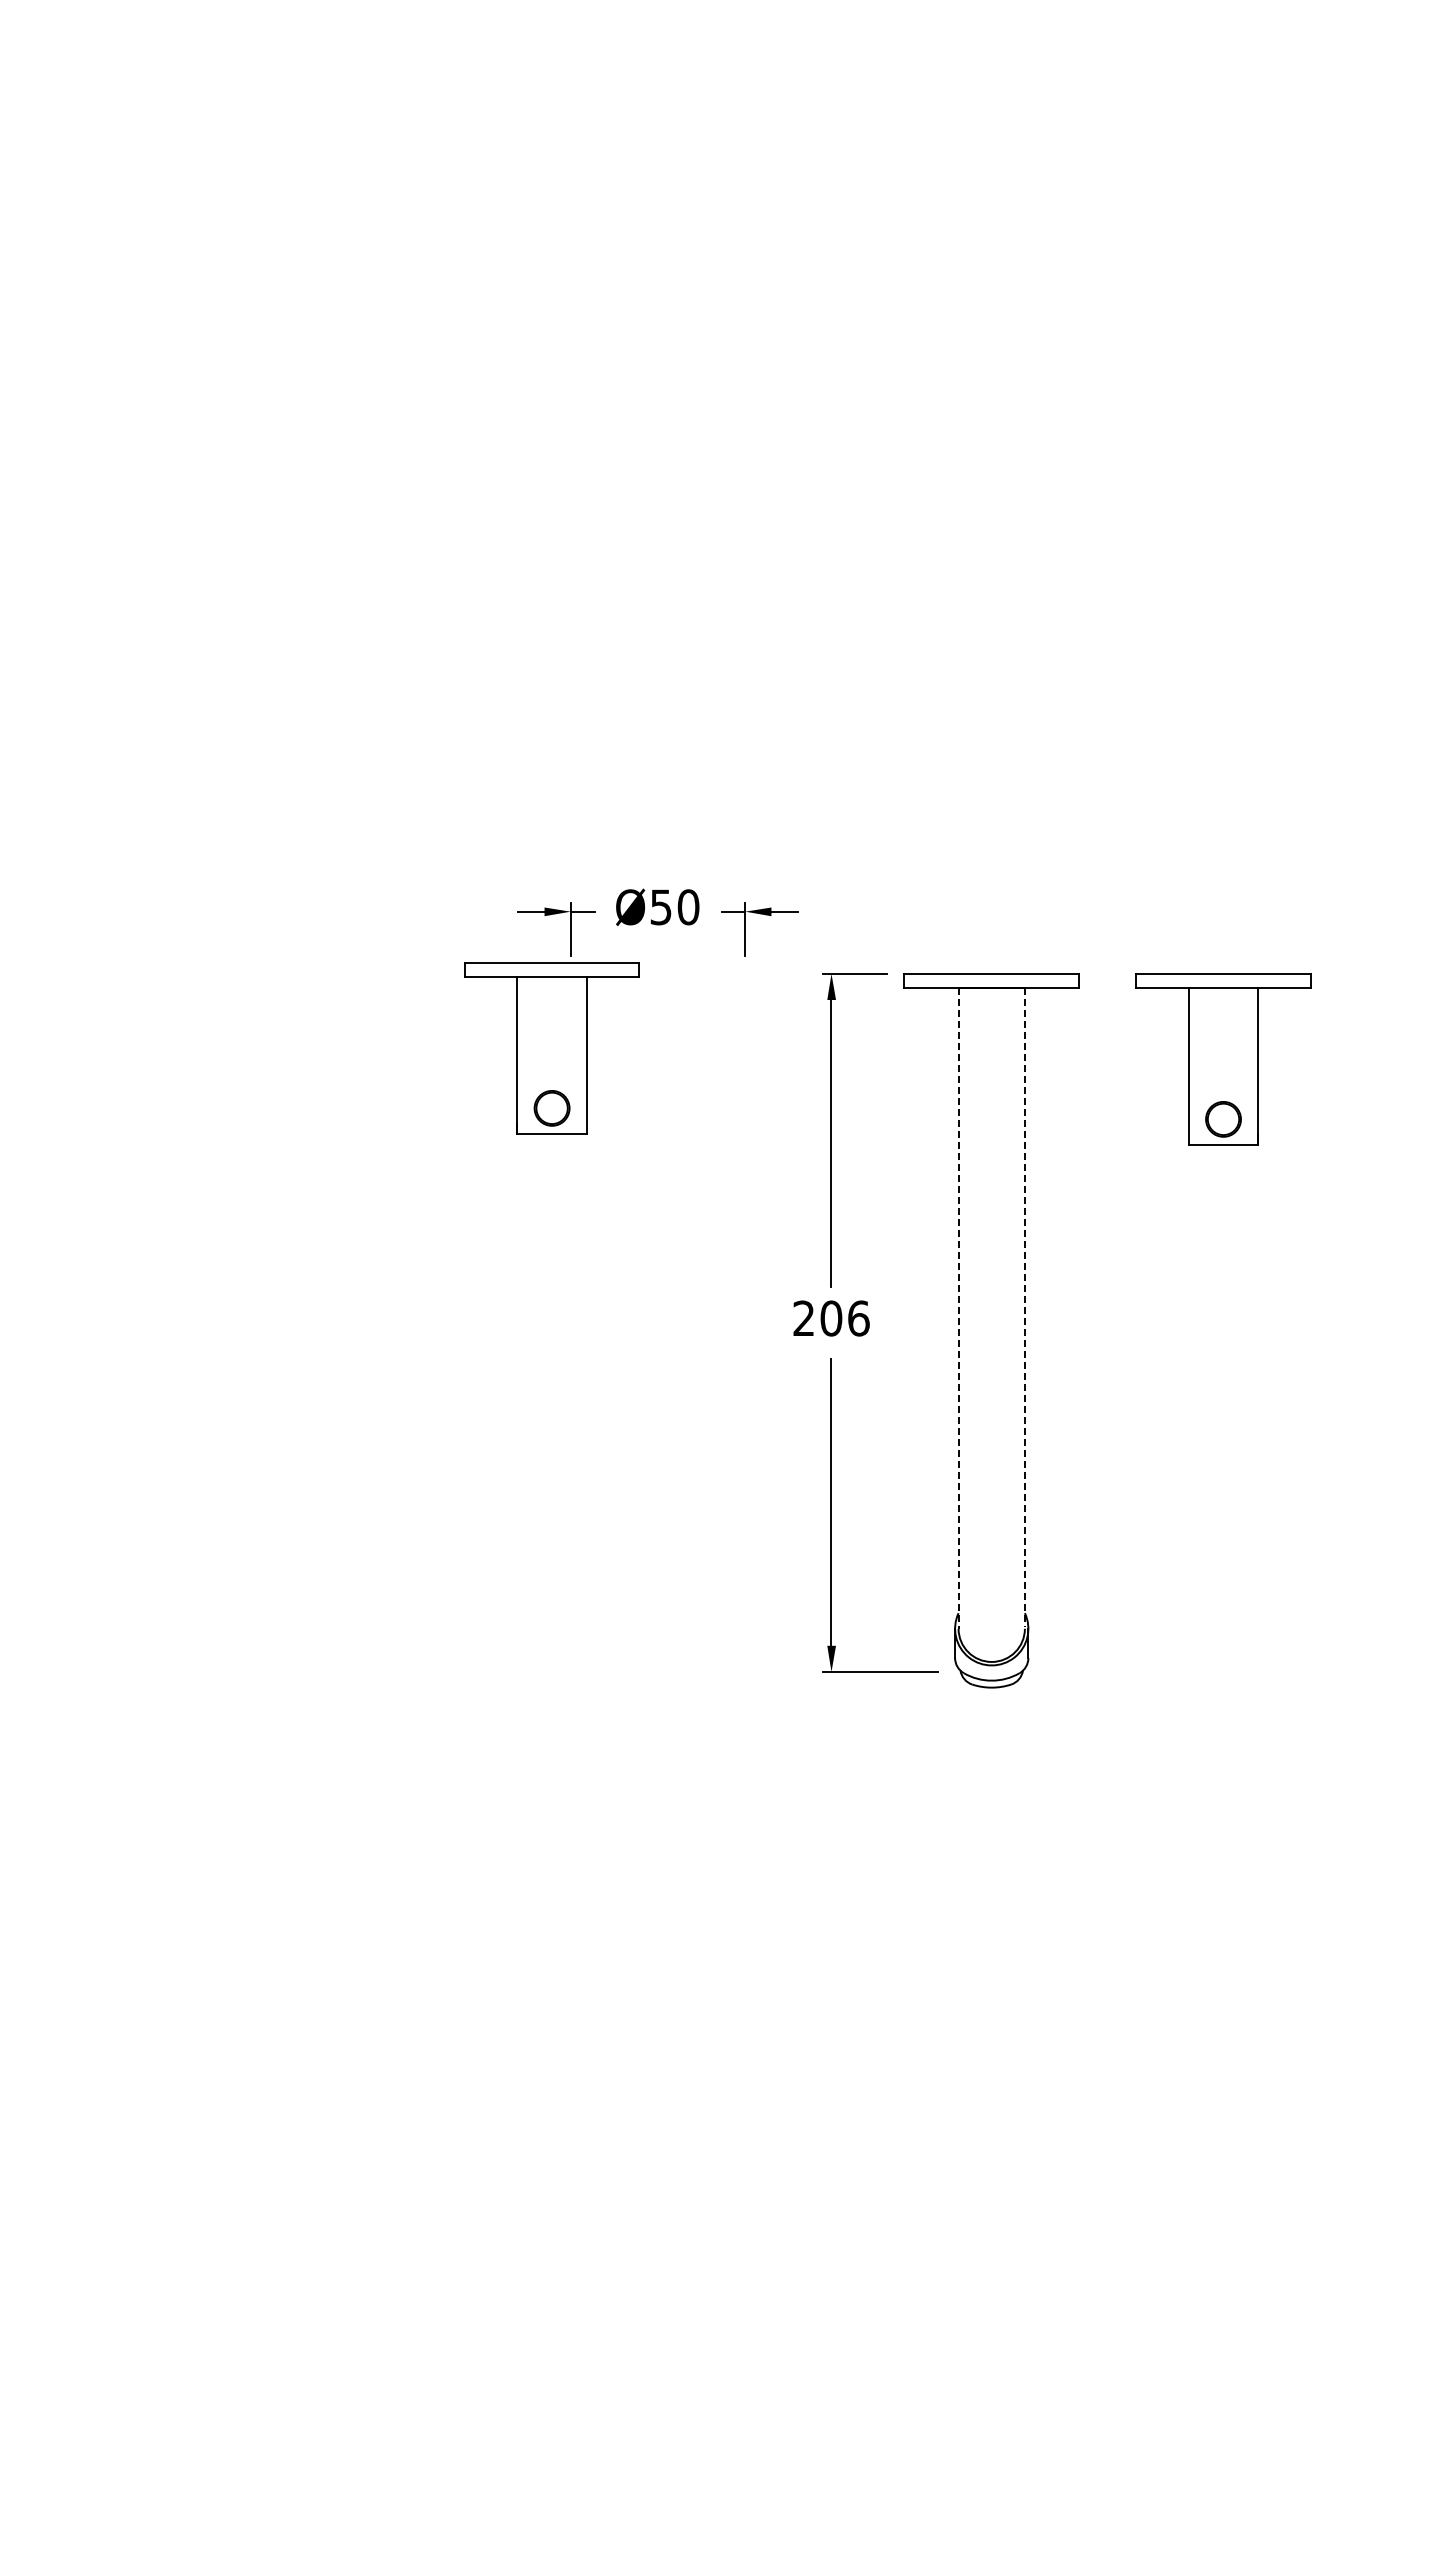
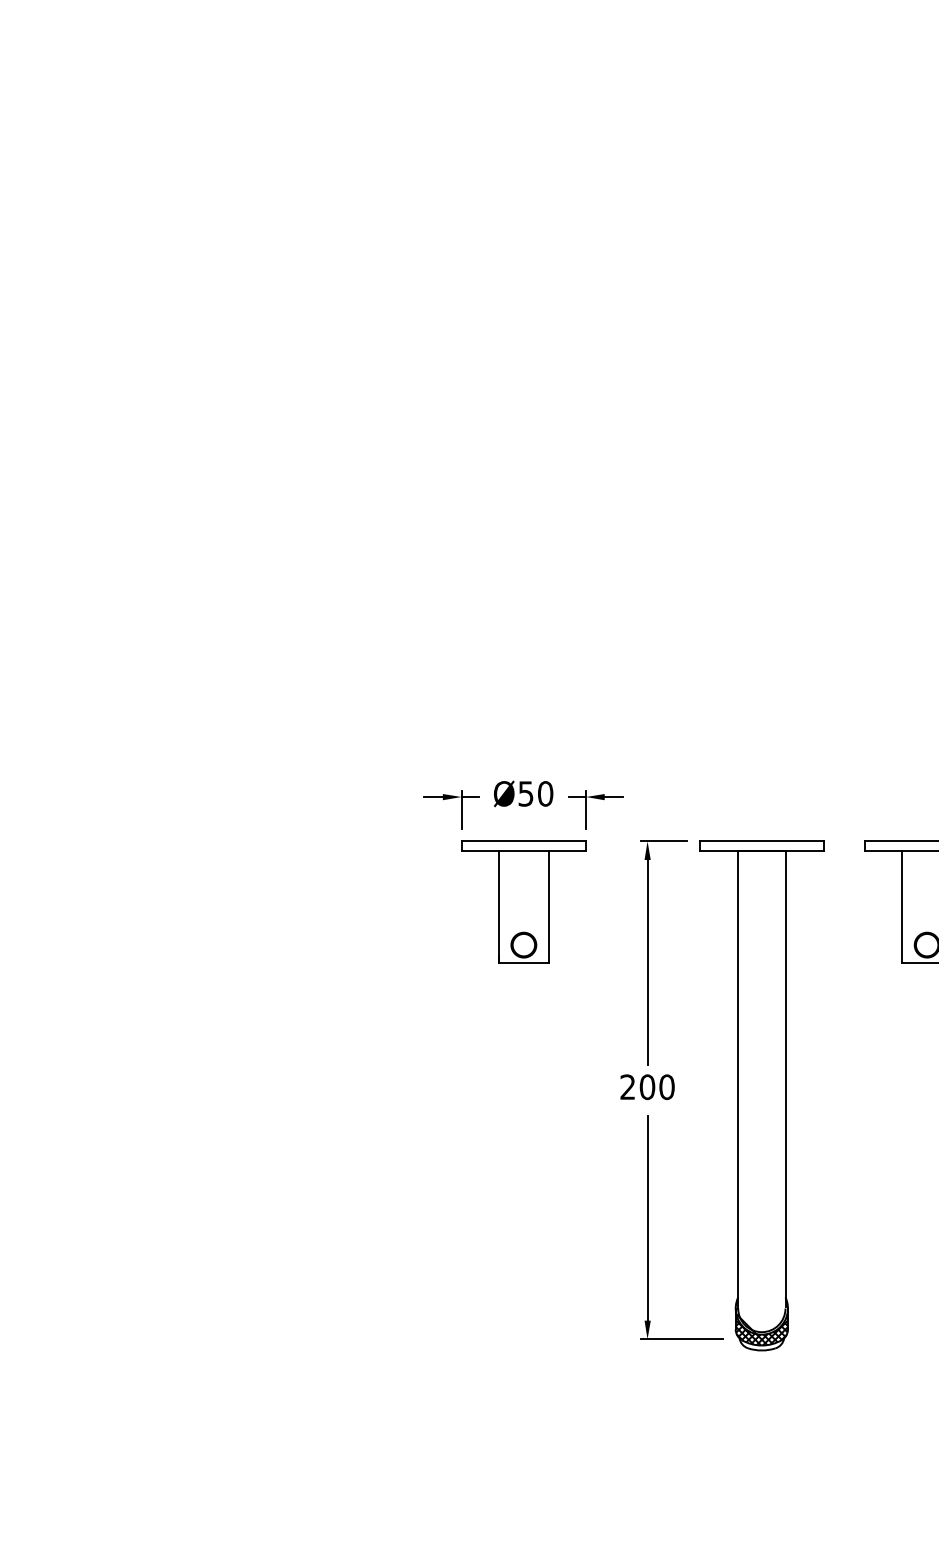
part: (551, 1048) -> (523, 902), moved
line: (1024, 1307) -> (785, 1079), dashed -> solid
line: (958, 1308) -> (738, 1080), dashed -> solid
text: (858, 1318) -> (666, 1087), 206 -> 200
hatch: (991, 1657) -> (761, 1328), added

